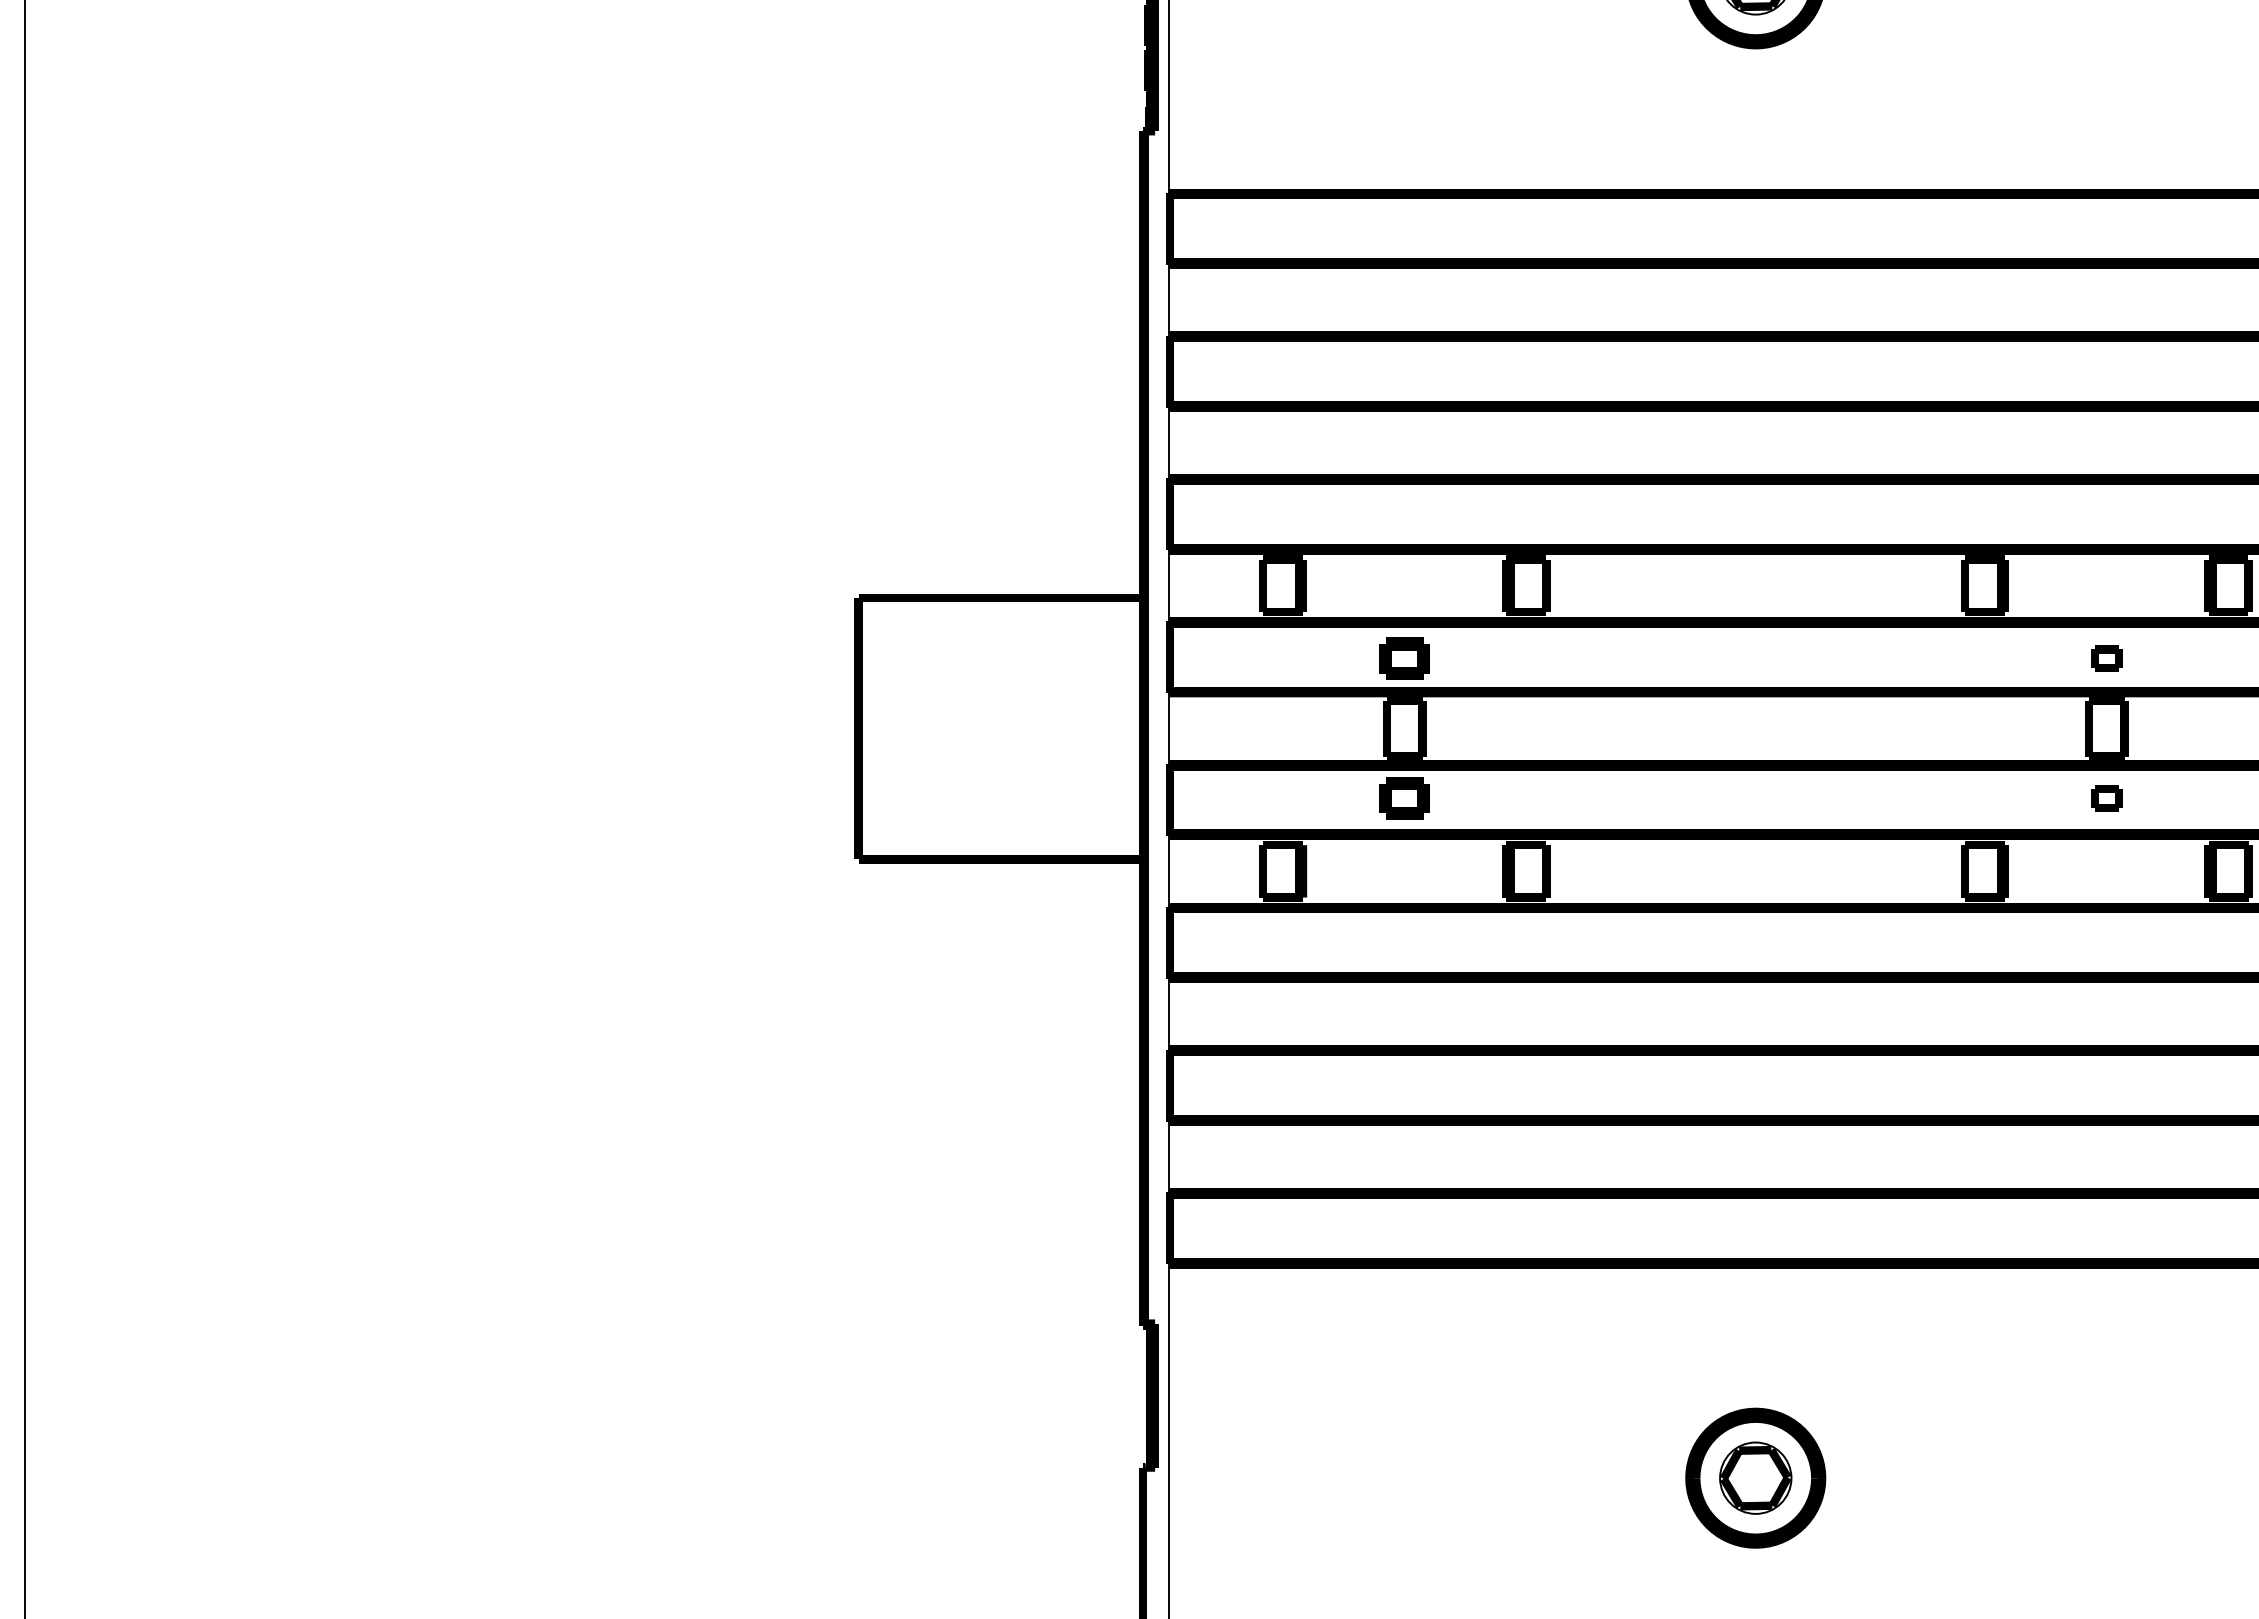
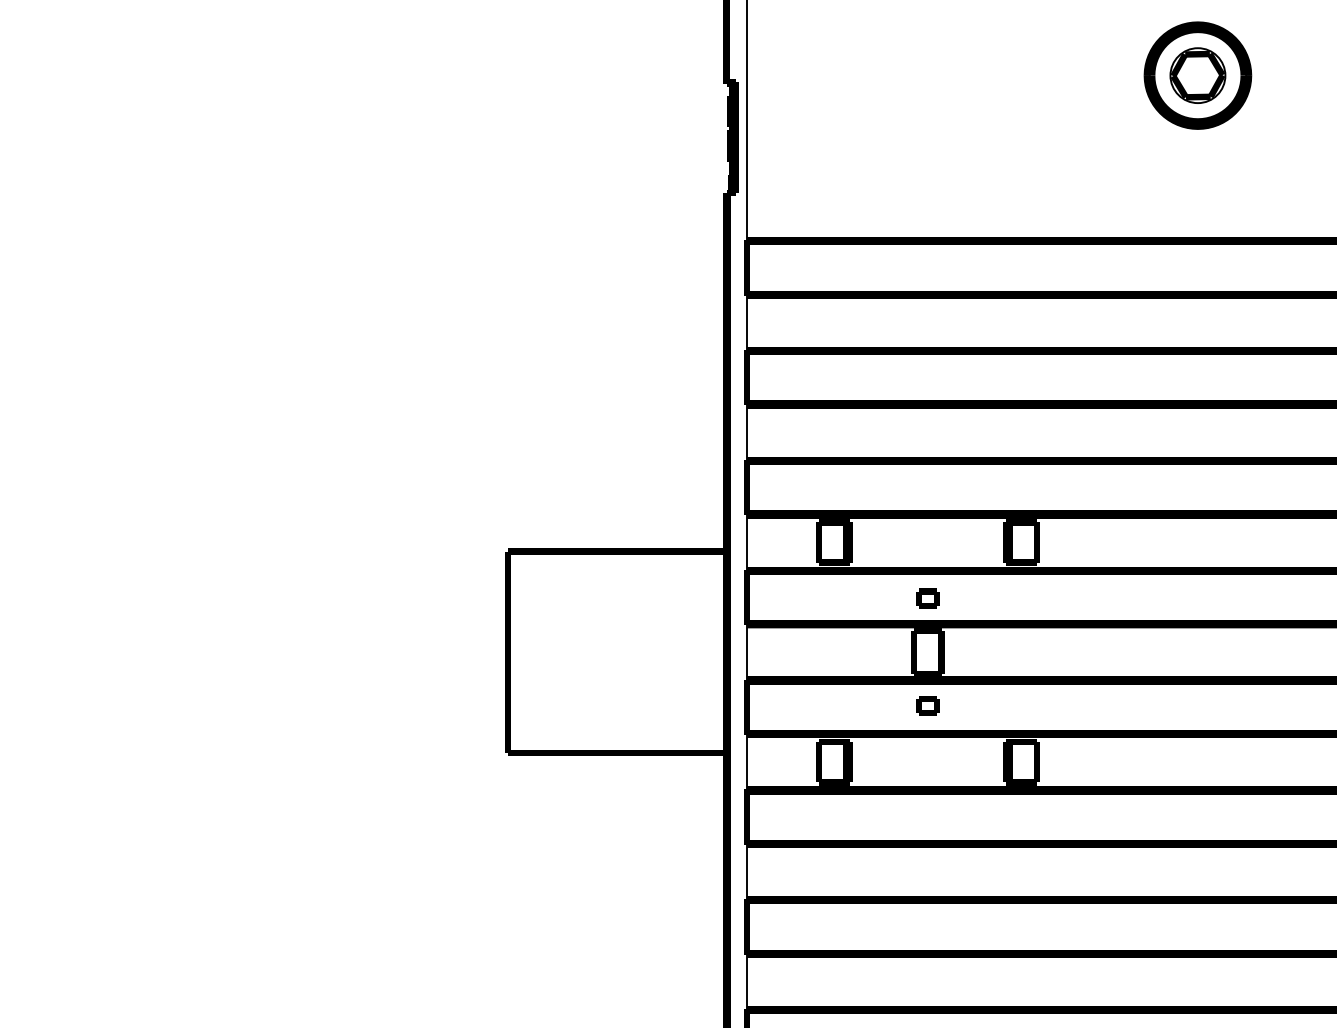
part: (1404, 658) -> (927, 598), size x0.62
part: (1404, 798) -> (927, 706), size x0.62

